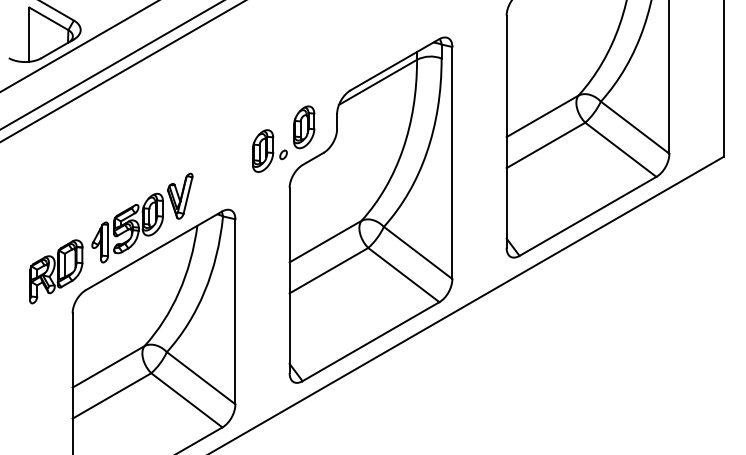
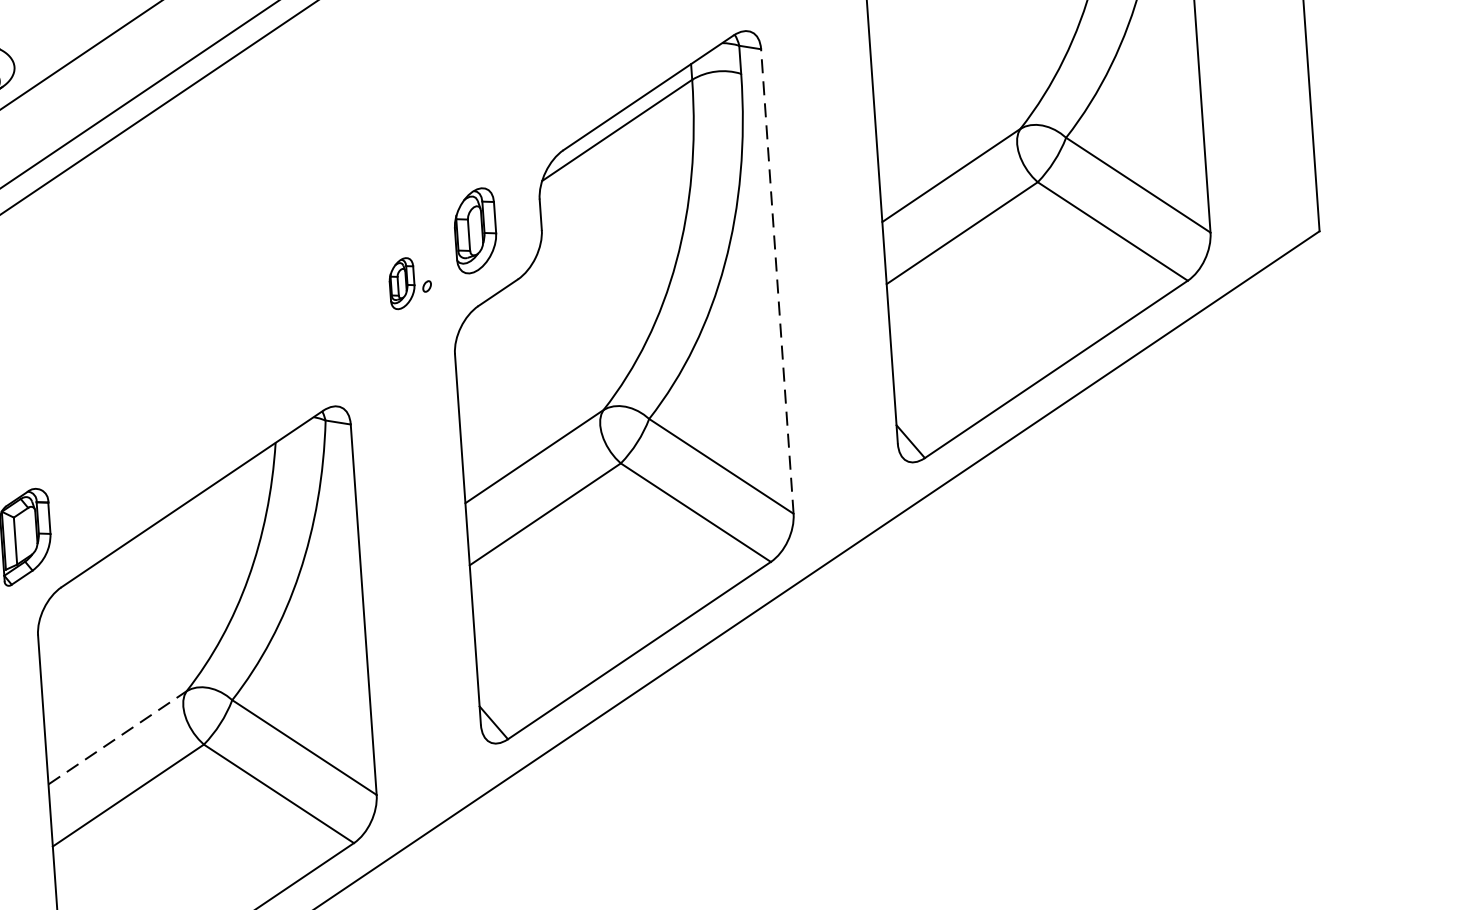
part: (269, 150) -> (409, 282), size x0.6
line: (452, 162) -> (777, 280), solid -> dashed
part: (142, 217) -> (164, 433), removed
line: (108, 366) -> (117, 737), solid -> dashed

